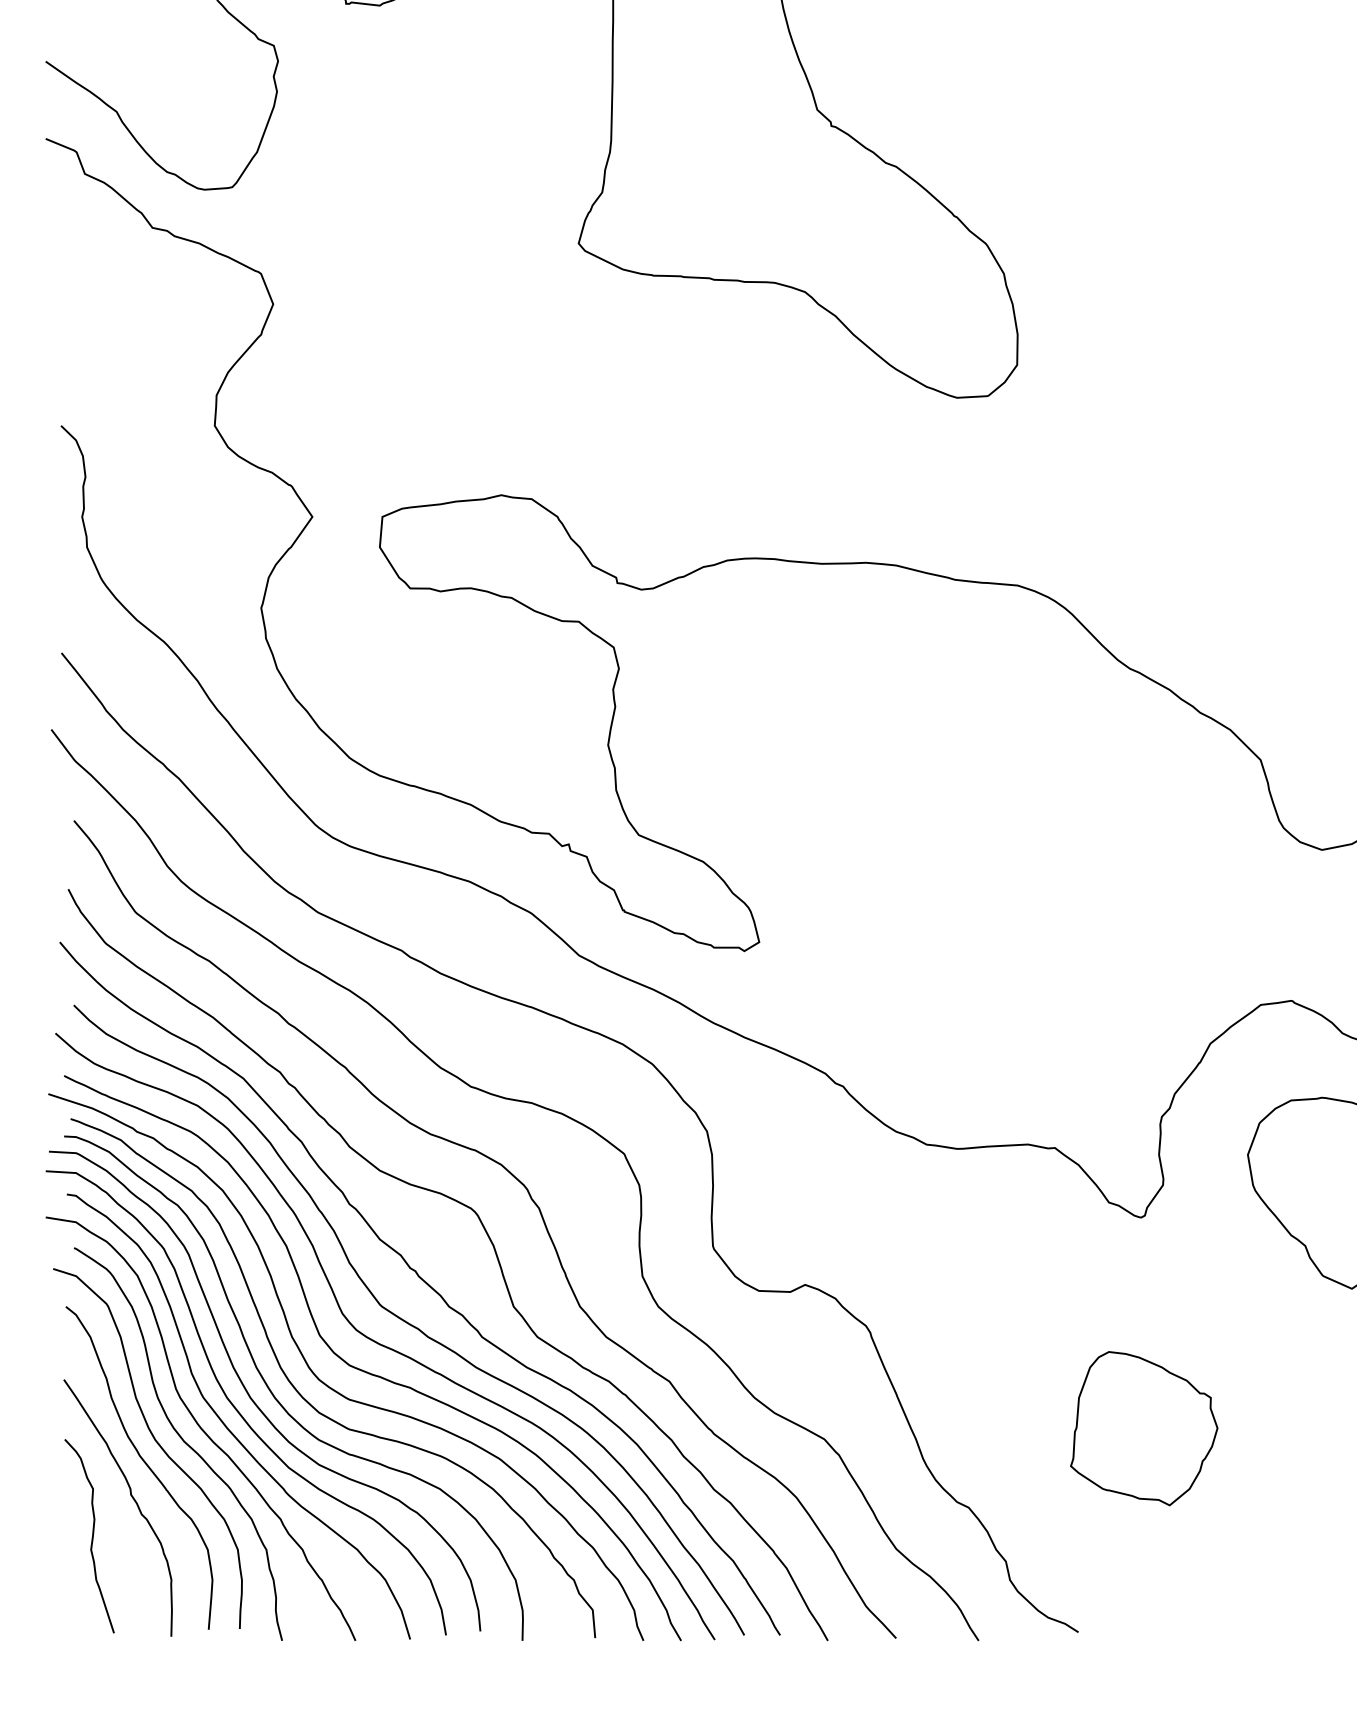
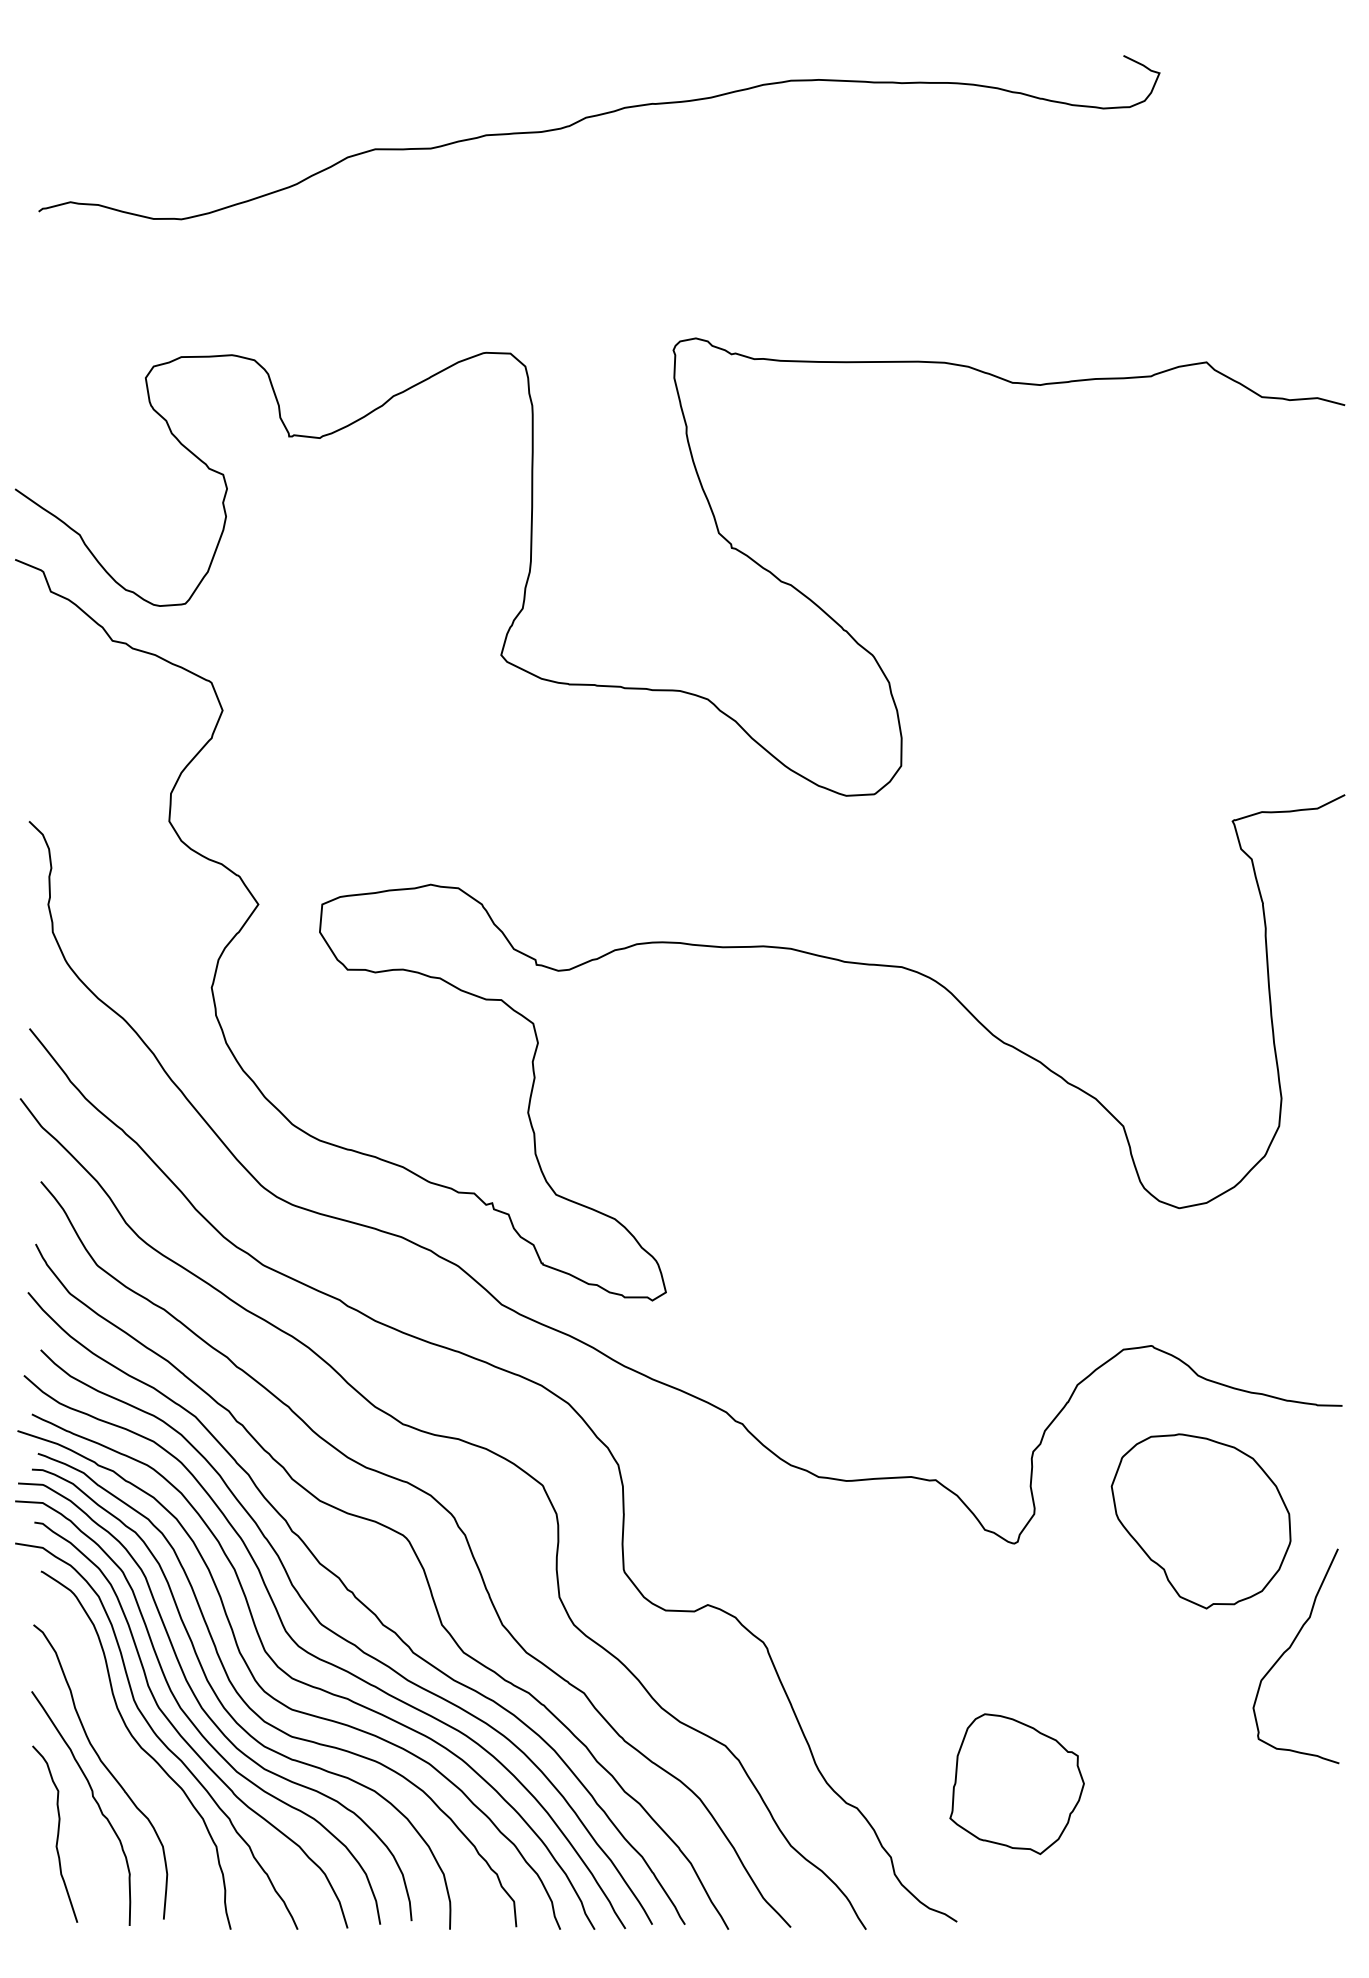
part: (1143, 1429) -> (1016, 1784), moved
curve: (154, 1441) -> (114, 1747), removed

